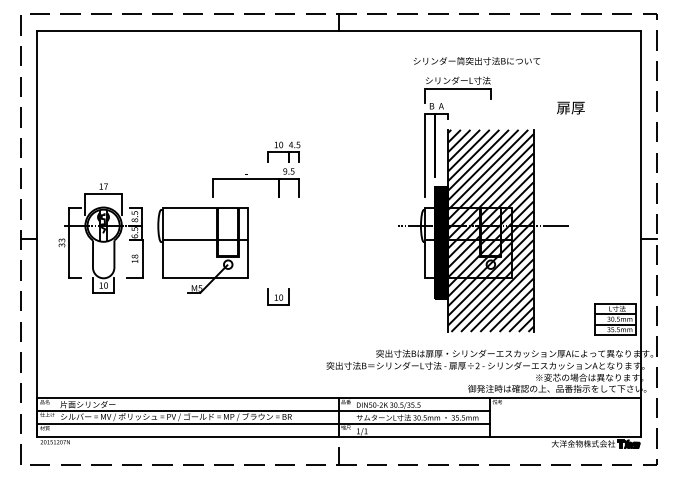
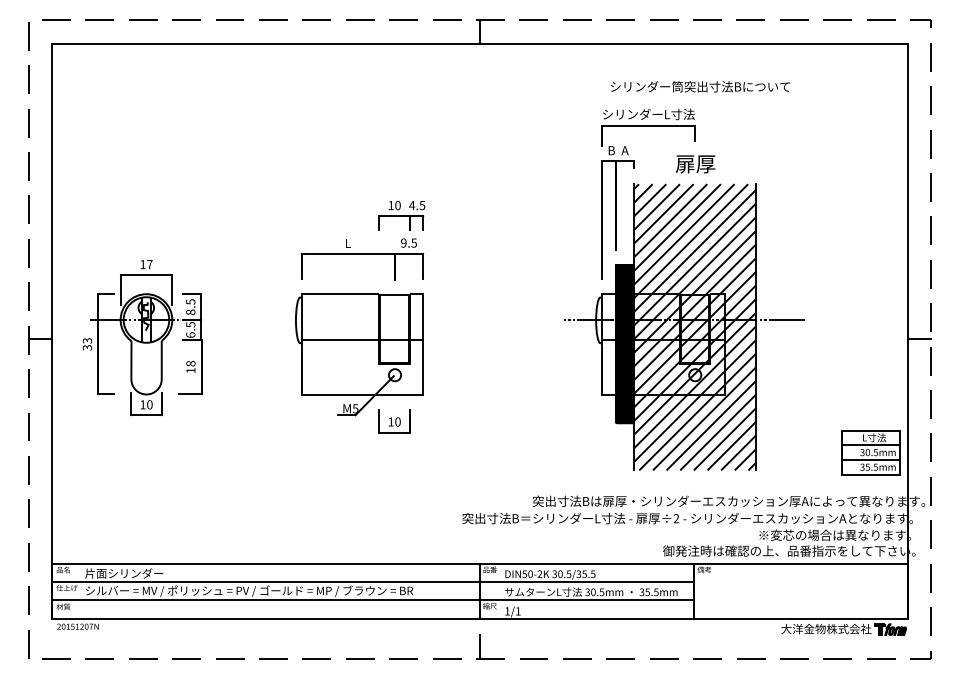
text: (476, 60) -> (699, 86), moved
text: (570, 108) -> (695, 164), moved
part: (203, 250) -> (359, 354), moved

